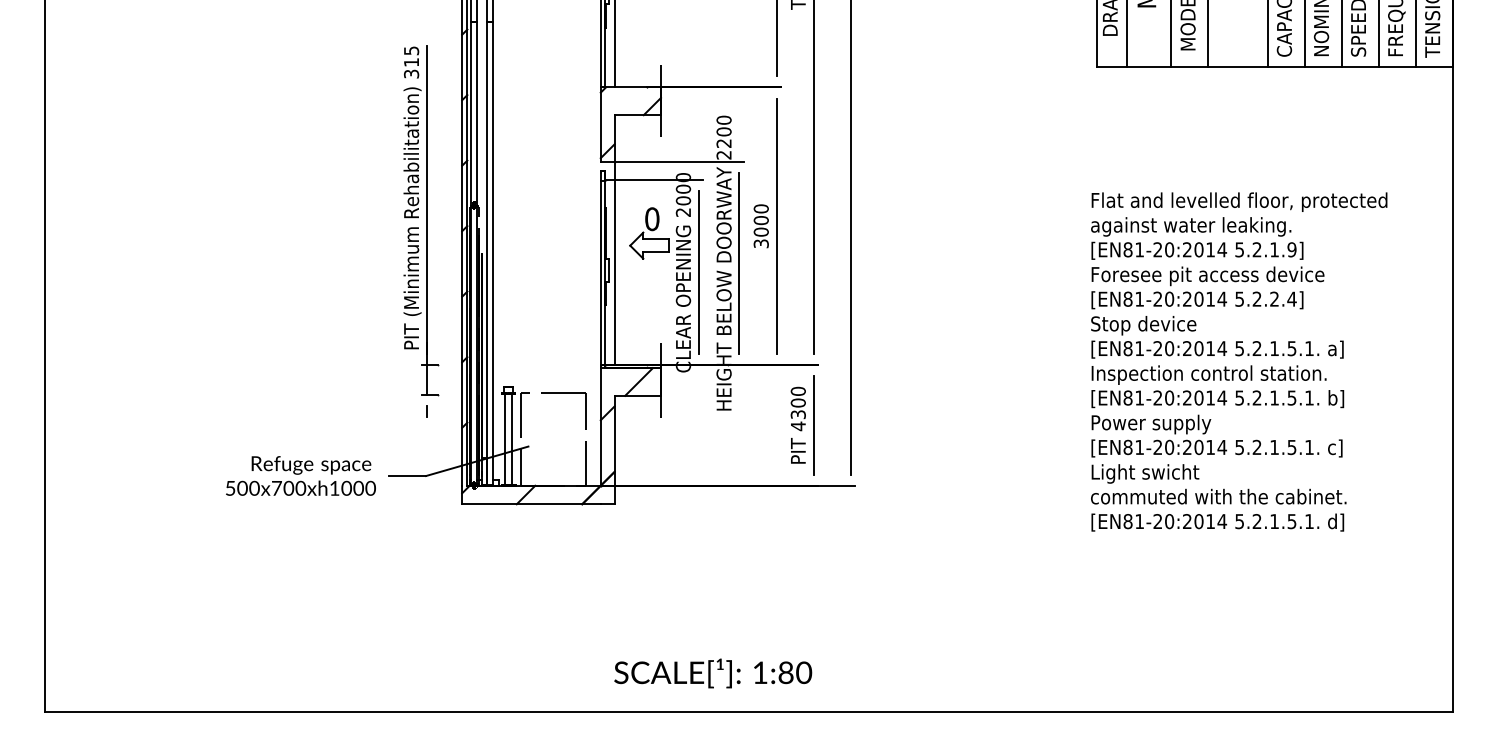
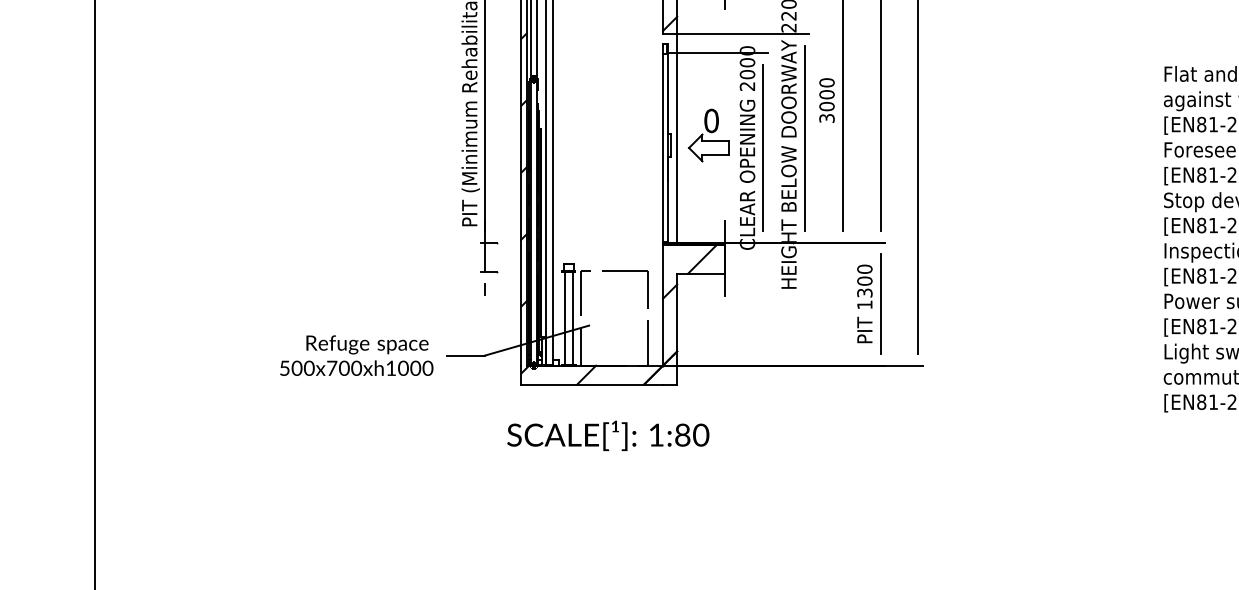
part: (649, 233) -> (708, 135), moved
text: (798, 426) -> (865, 305), 4300 -> 1300
text: (713, 673) -> (608, 435), moved

